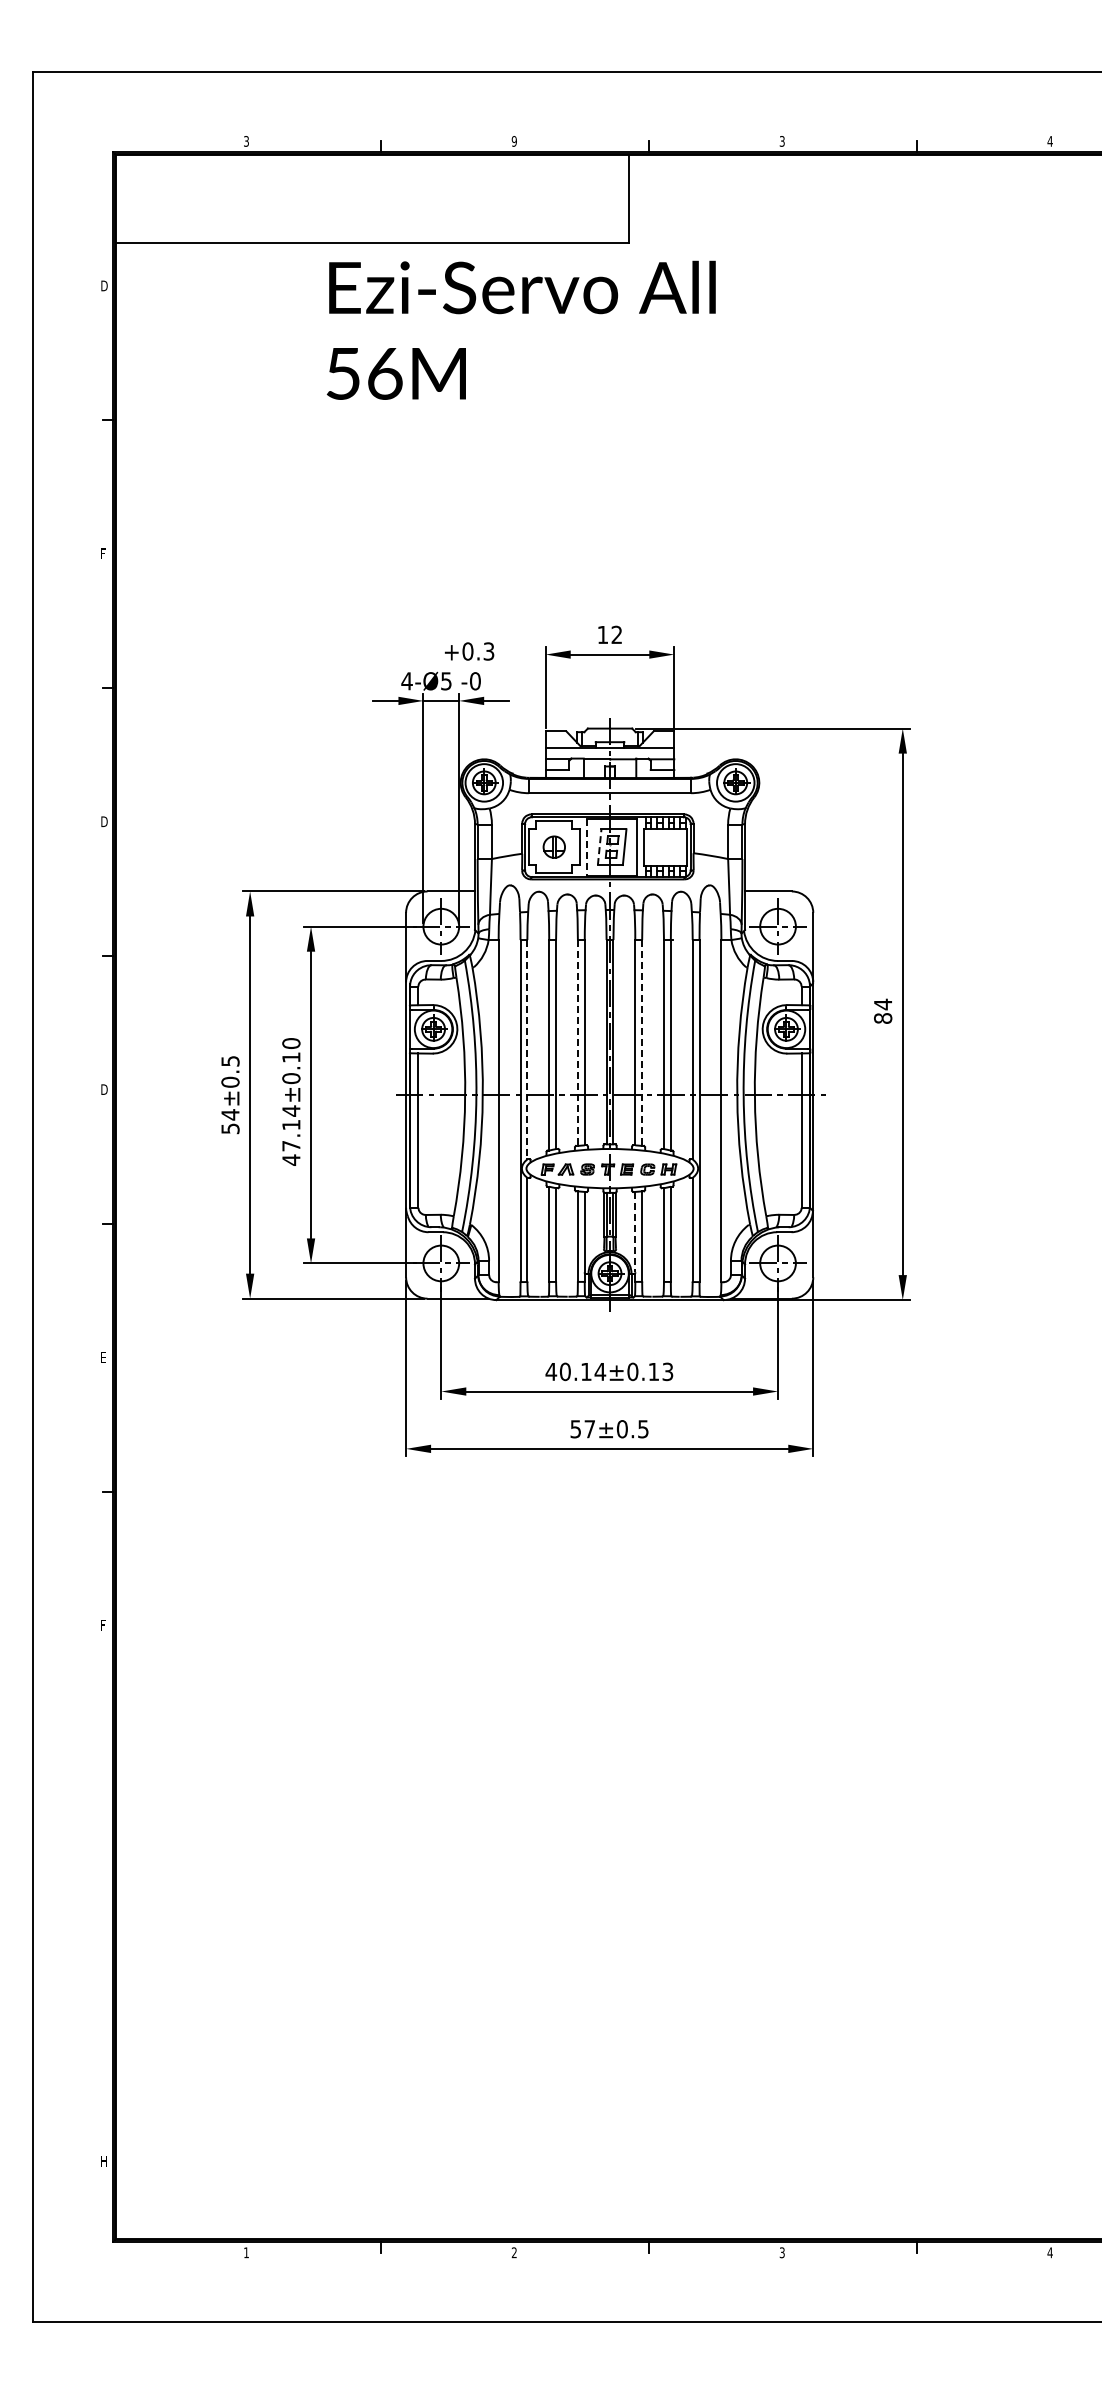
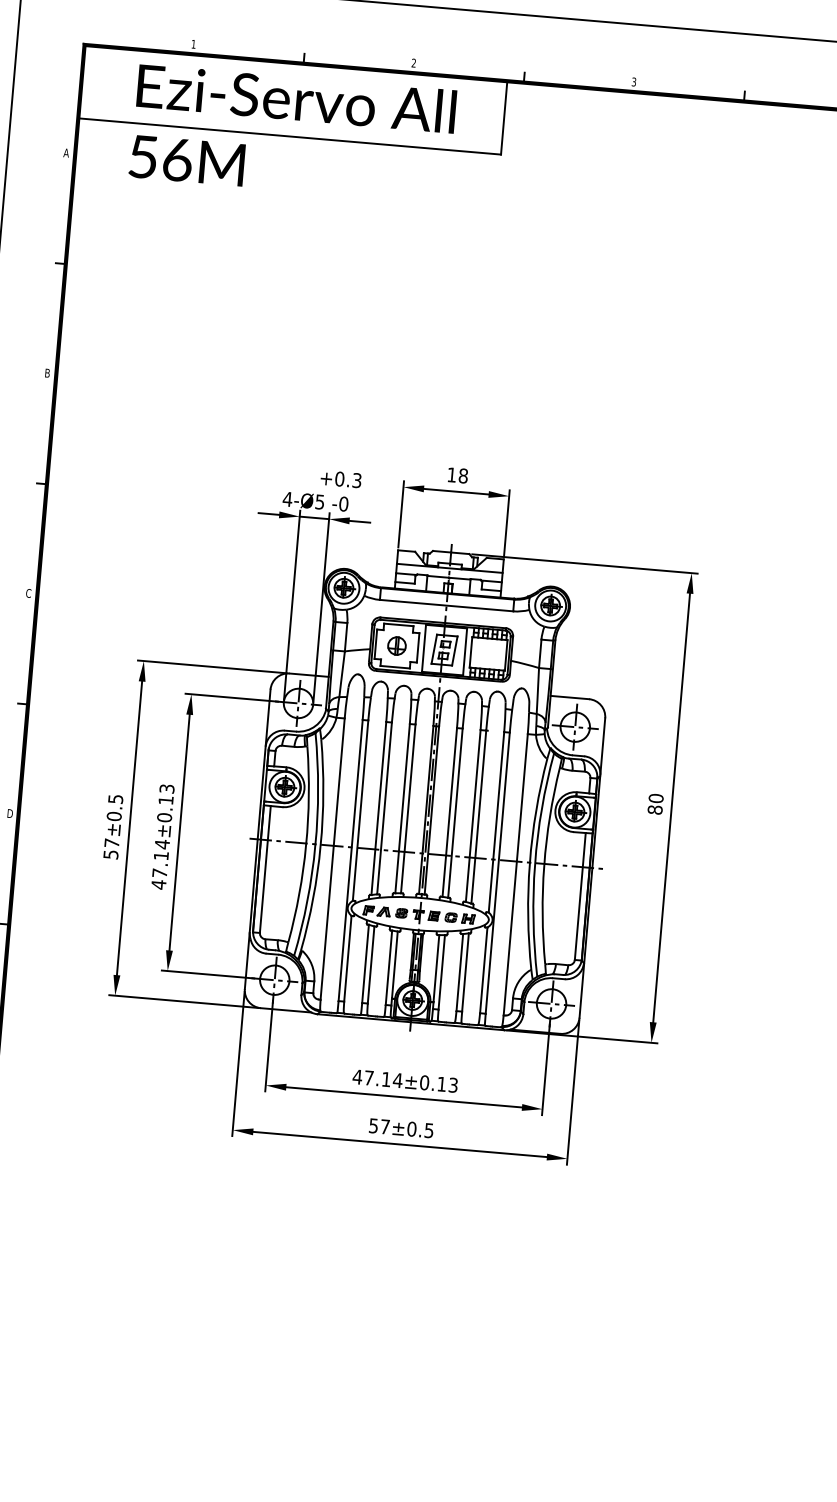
text: (246, 141) -> (193, 44), 3 -> 1
text: (513, 141) -> (413, 63), 9 -> 2
text: (103, 285) -> (66, 152), D -> A
text: (520, 329) -> (292, 133), moved
text: (103, 553) -> (47, 372), F -> B
text: (616, 634) -> (463, 475), 12 -> 18
text: (104, 821) -> (29, 593), D -> C
line: (587, 847) -> (424, 648), dashed -> solid
line: (599, 847) -> (434, 649), dashed -> solid
text: (883, 1004) -> (656, 798), 84 -> 80
text: (291, 1043) -> (167, 788), 47.14±0.10 -> 47.14±0.13
line: (577, 1043) -> (402, 809), dashed -> solid
line: (642, 1043) -> (455, 813), dashed -> solid
line: (527, 1049) -> (360, 810), dashed -> solid
text: (230, 1114) -> (112, 842), 54±0.5 -> 57±0.5
line: (635, 1232) -> (436, 968), dashed -> solid
text: (564, 1371) -> (368, 1077), 40.14±0.13 -> 47.14±0.13

